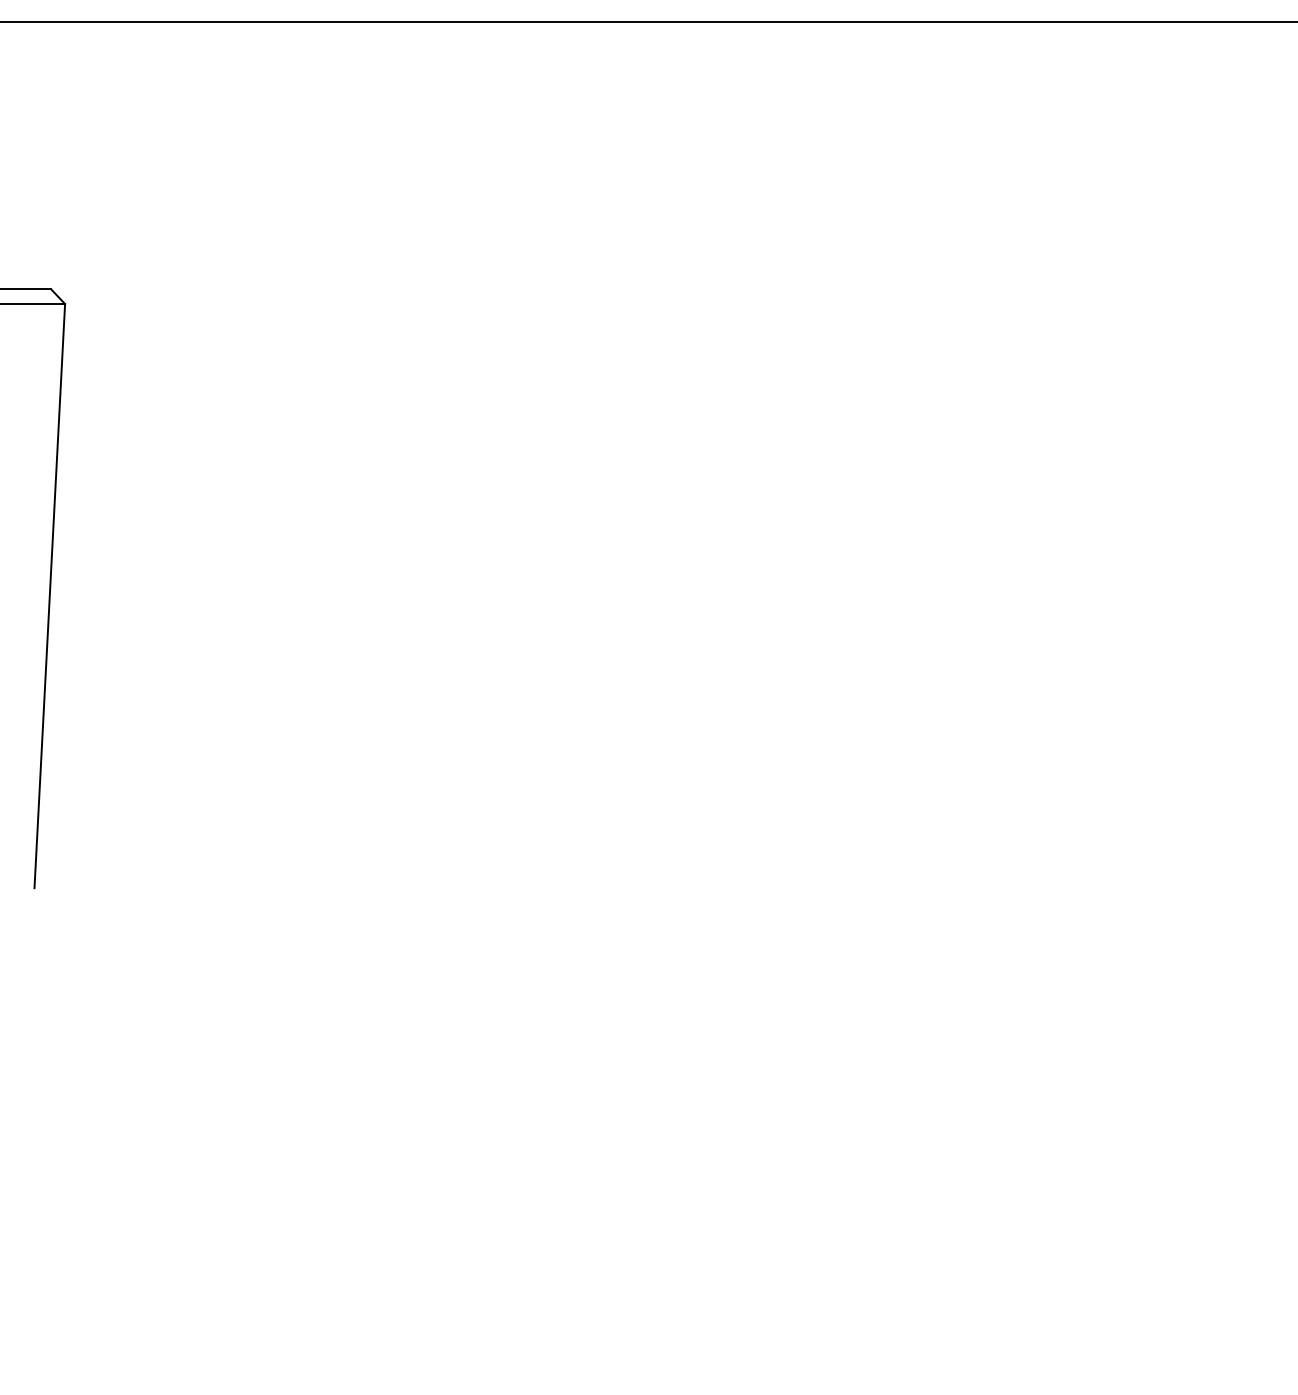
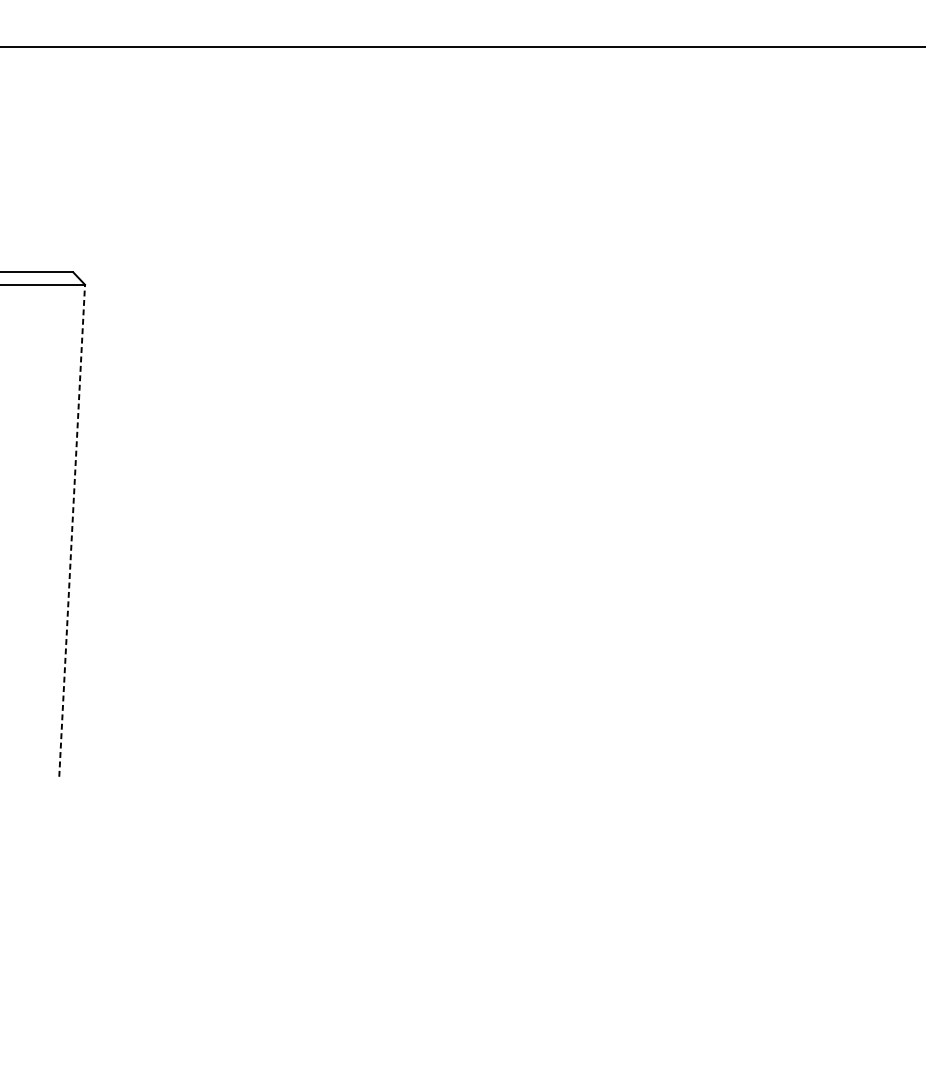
line: (49, 595) -> (71, 530), solid -> dashed

